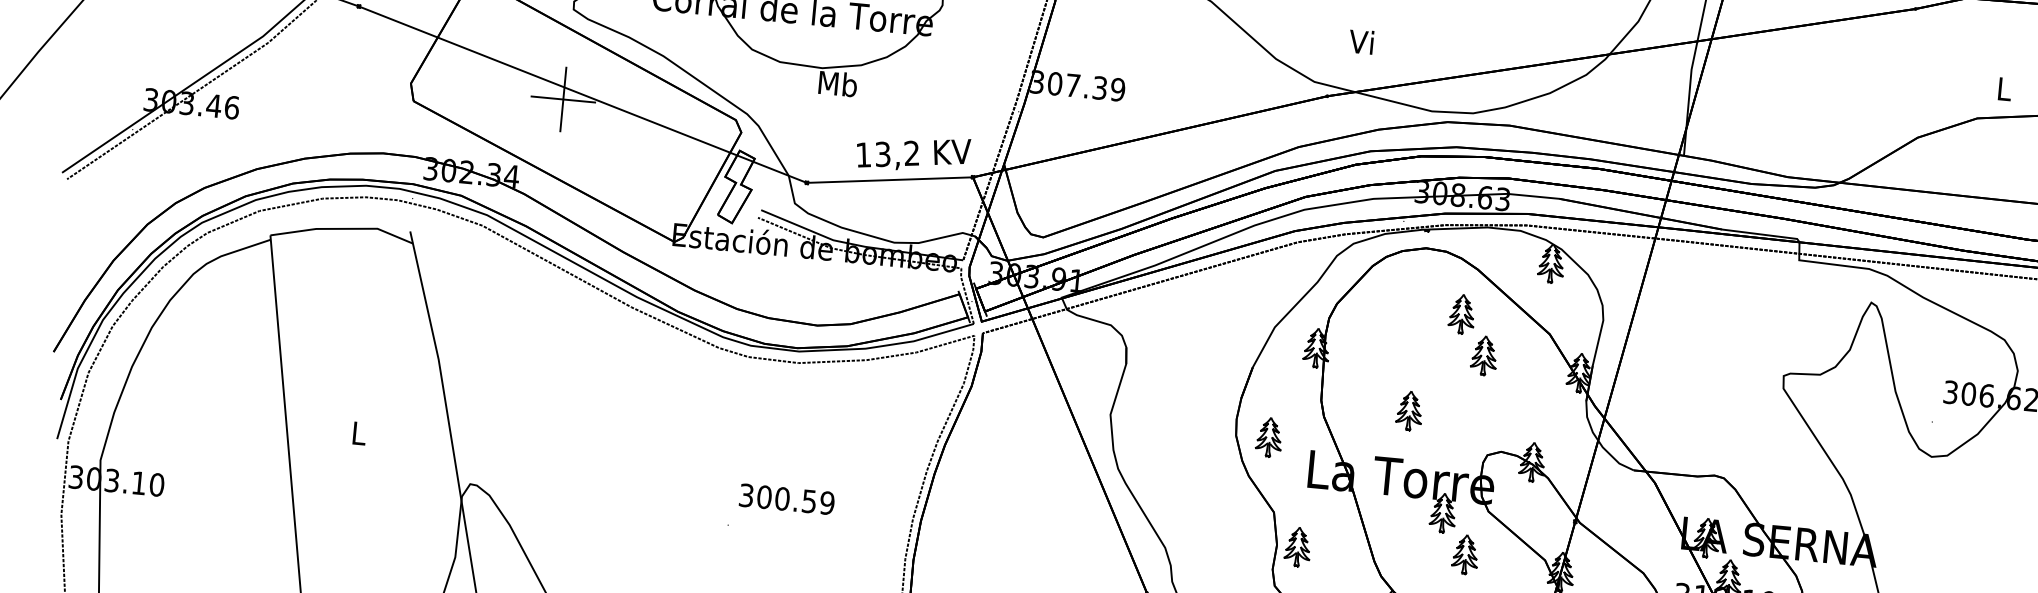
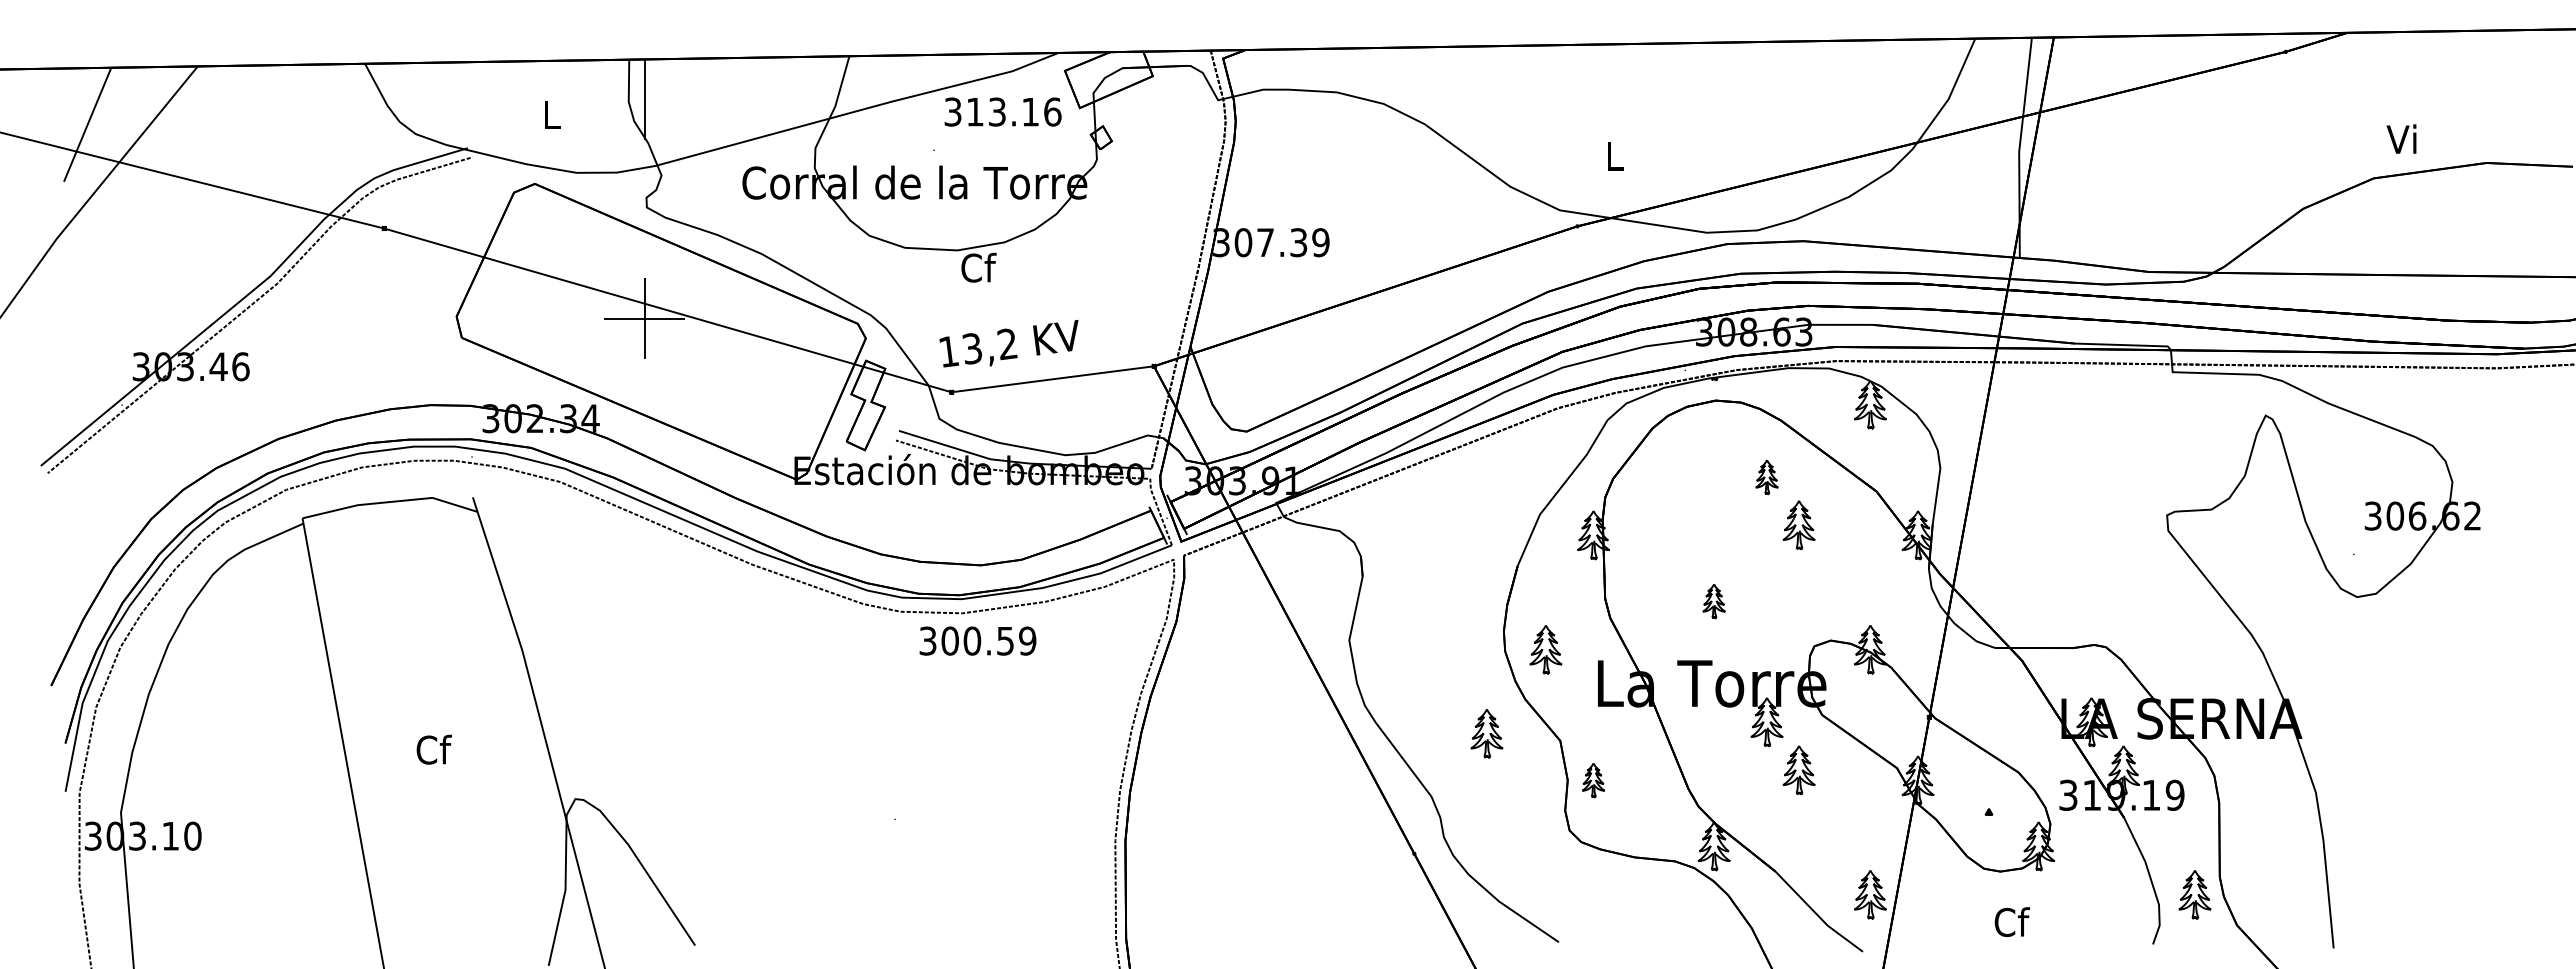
text: (1361, 41) -> (1612, 155), Vi -> L
text: (838, 83) -> (978, 267), Mb -> Cf
text: (2002, 88) -> (2401, 138), L -> Vi
text: (912, 152) -> (1008, 343), moved
part: (1461, 314) -> (1766, 477), size x0.7
part: (1409, 411) -> (1713, 601), size x0.7
text: (358, 433) -> (433, 749), L -> Cf
text: (786, 498) -> (977, 640), moved
part: (1214, 500) -> (1486, 733), added
part: (1297, 547) -> (1593, 780), size x0.7

